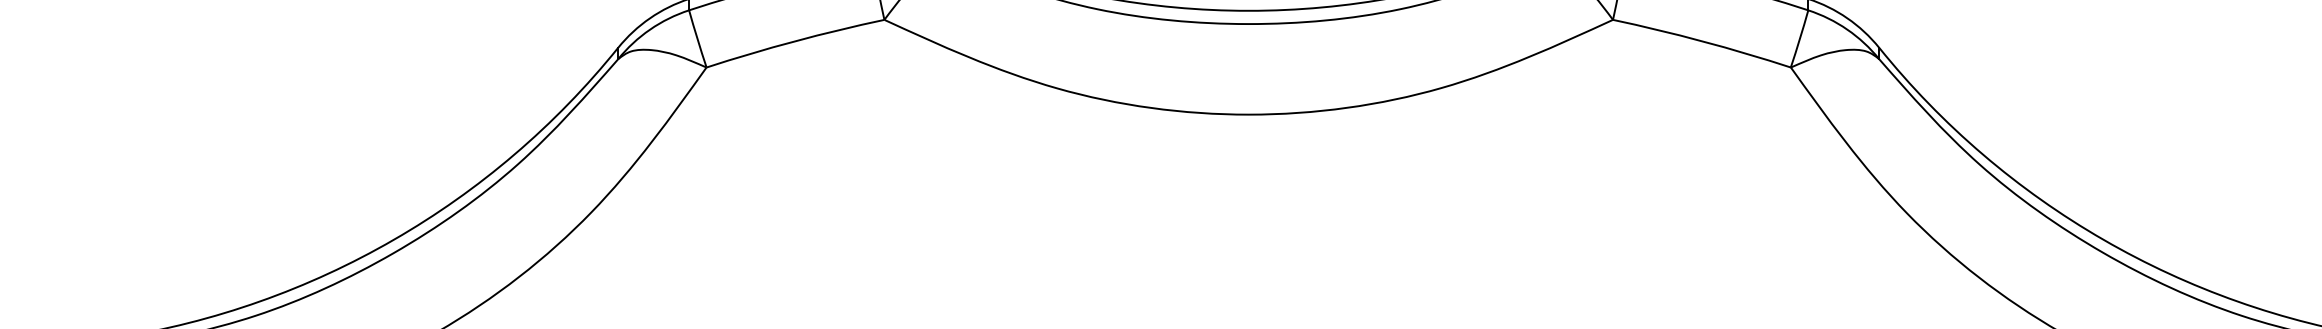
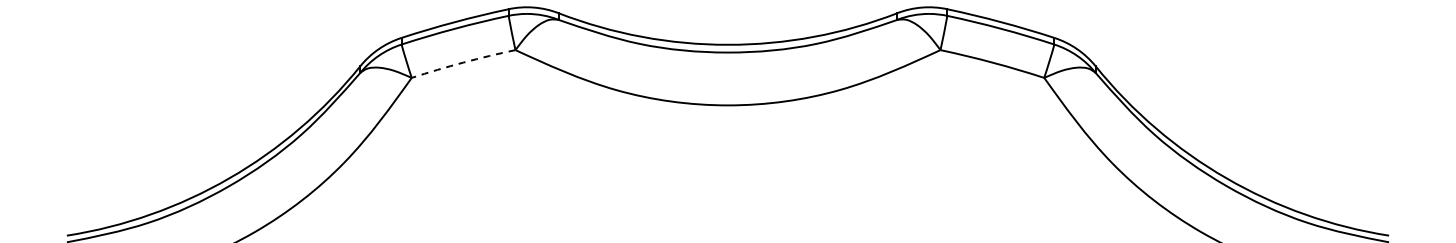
arc: (795, 41) -> (463, 62), solid -> dashed

